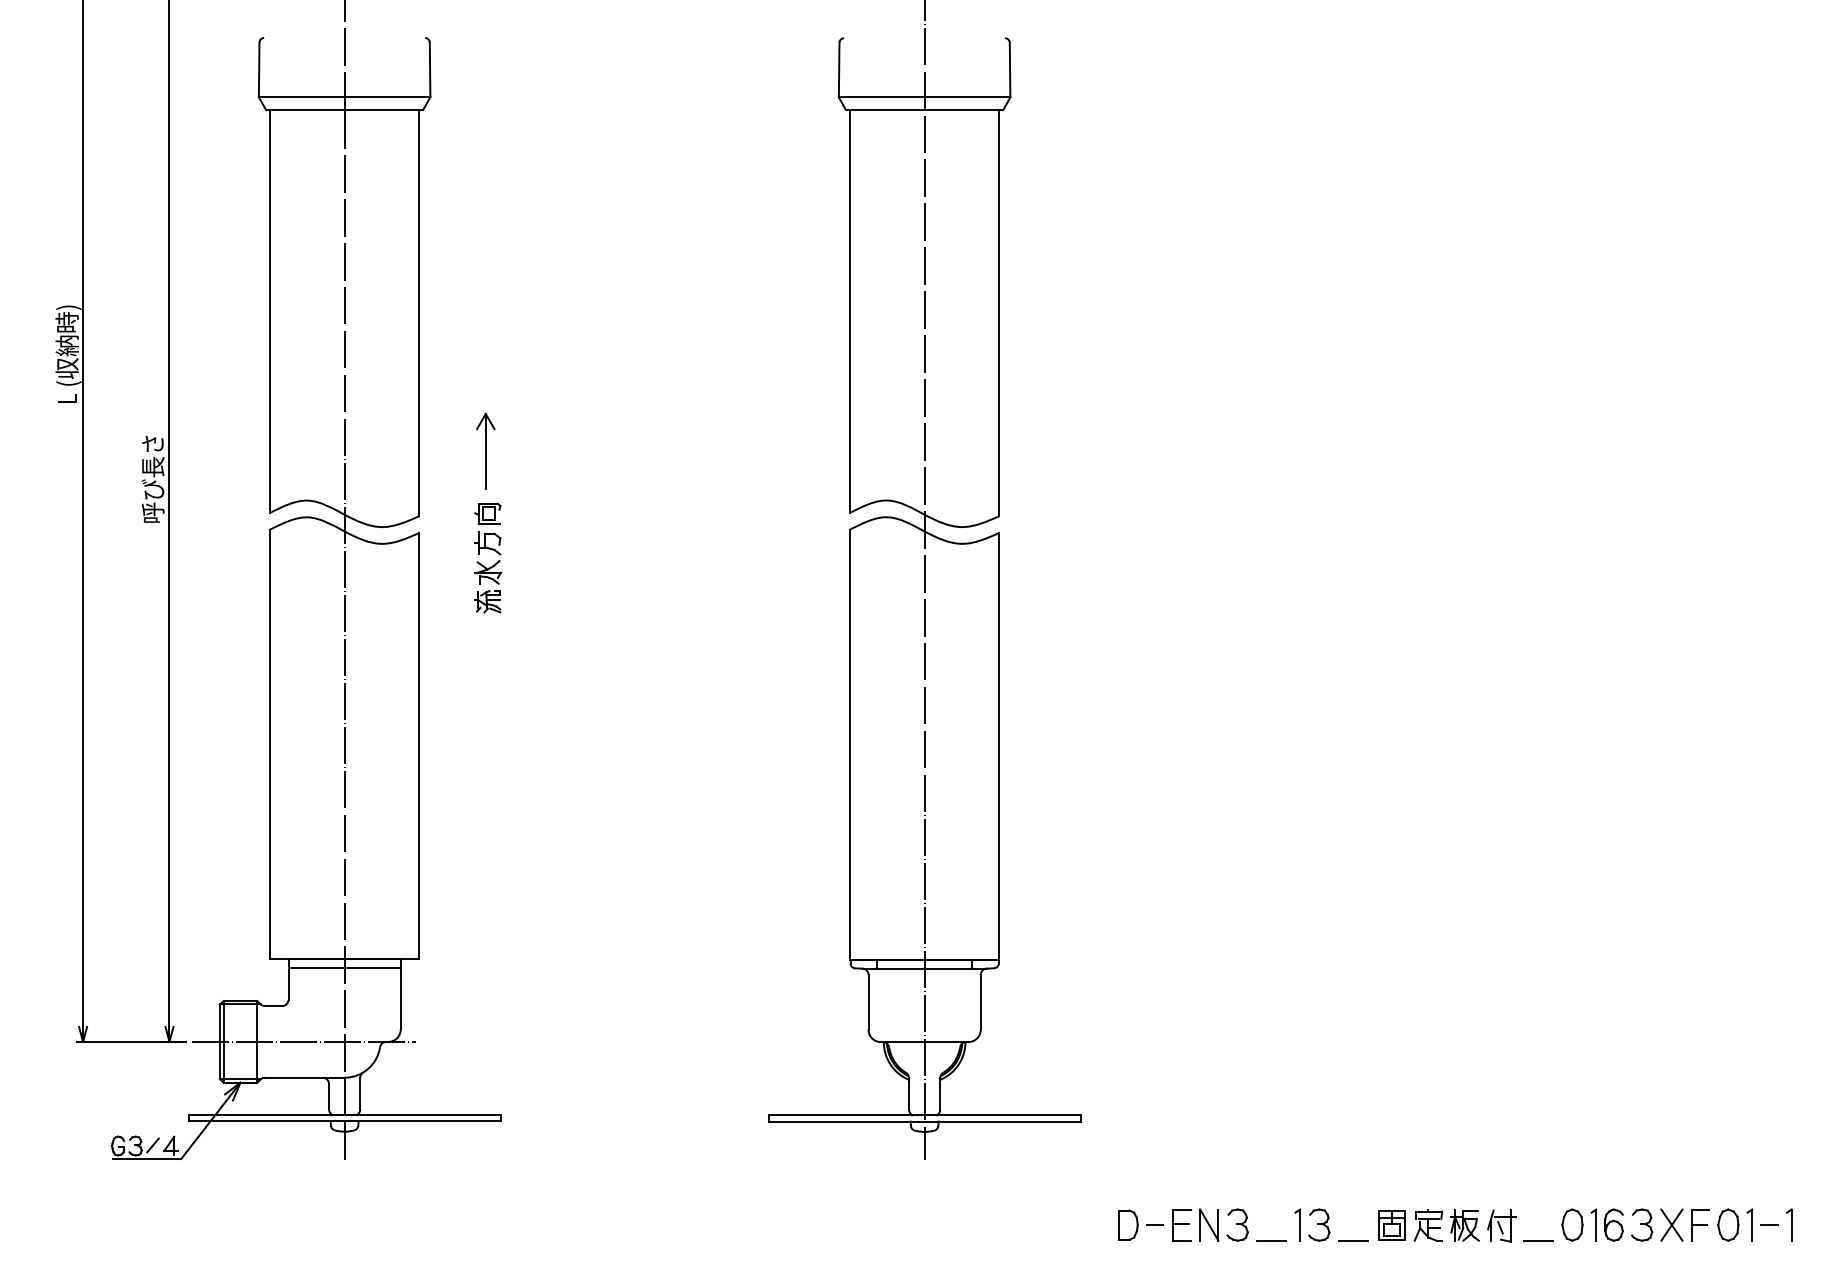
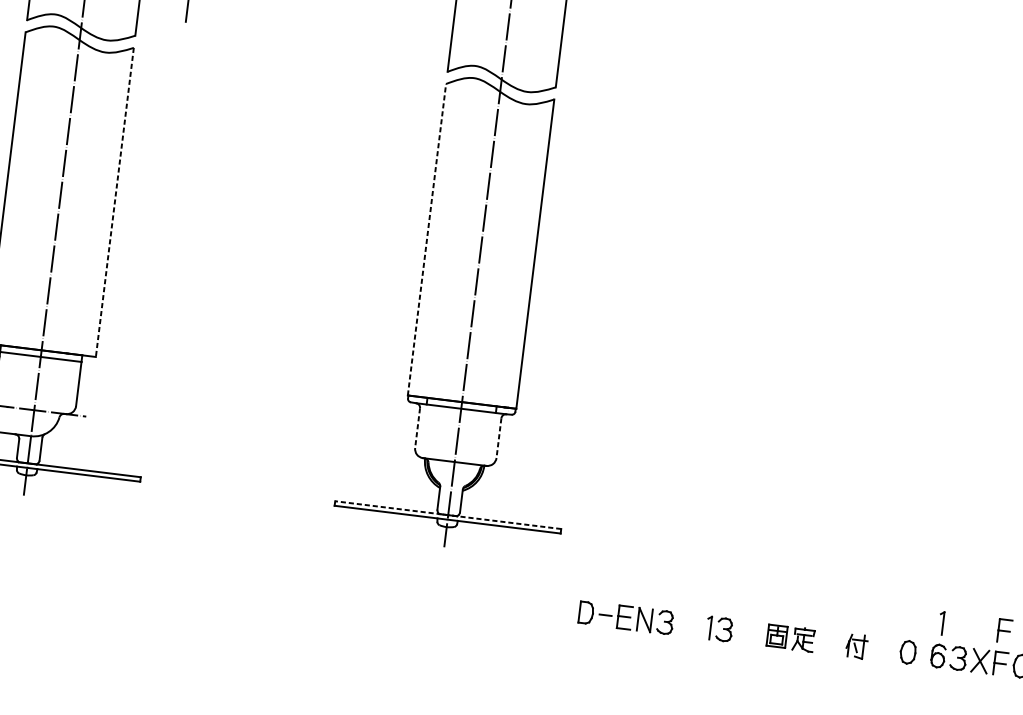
part: (488, 549) -> (182, 66), removed
line: (849, 744) -> (426, 239), solid -> dashed
line: (419, 746) -> (114, 202), solid -> dashed
line: (868, 1002) -> (417, 428), solid -> dashed
line: (980, 1002) -> (498, 438), solid -> dashed
line: (924, 1115) -> (448, 515), solid -> dashed
part: (1700, 1180) -> (1004, 631), added
part: (1593, 1224) -> (941, 622), moved
part: (1464, 1225) -> (829, 643), removed
line: (1271, 1240) -> (688, 636), removed
line: (1352, 1240) -> (747, 643), removed
line: (1538, 1240) -> (882, 660), removed

